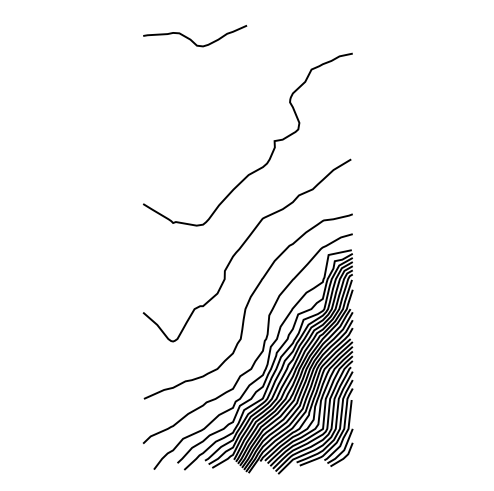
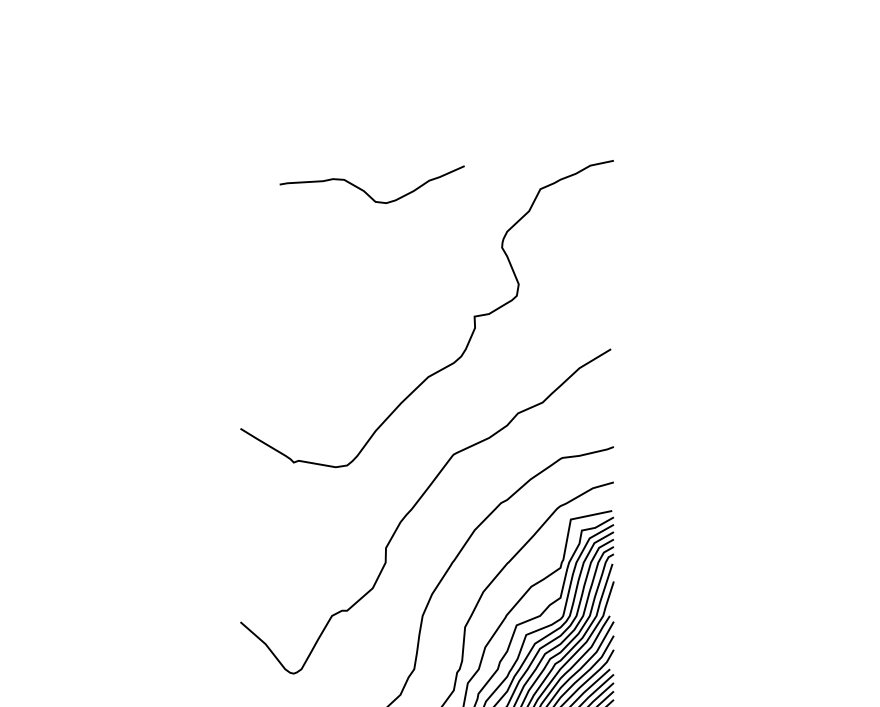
curve: (191, 39) -> (365, 190), moved

